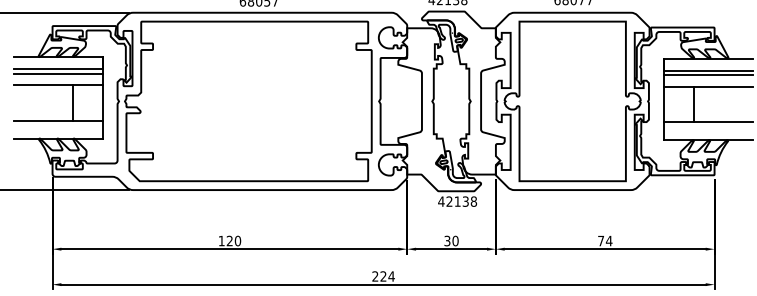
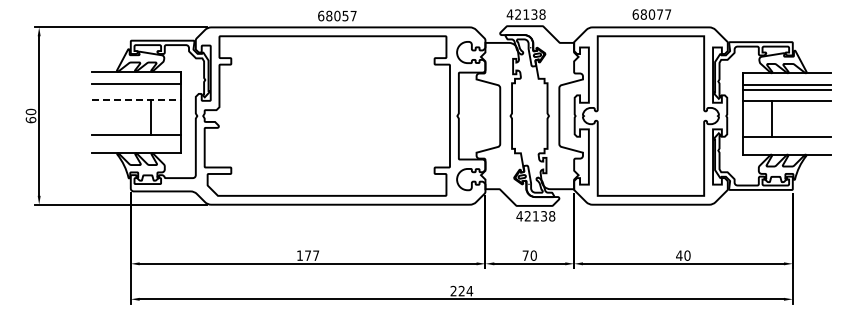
line: (58, 73) -> (136, 88), removed
line: (59, 84) -> (137, 99), solid -> dashed
text: (234, 240) -> (312, 255), 120 -> 177
text: (447, 240) -> (525, 255), 30 -> 70
text: (605, 240) -> (683, 255), 74 -> 40

